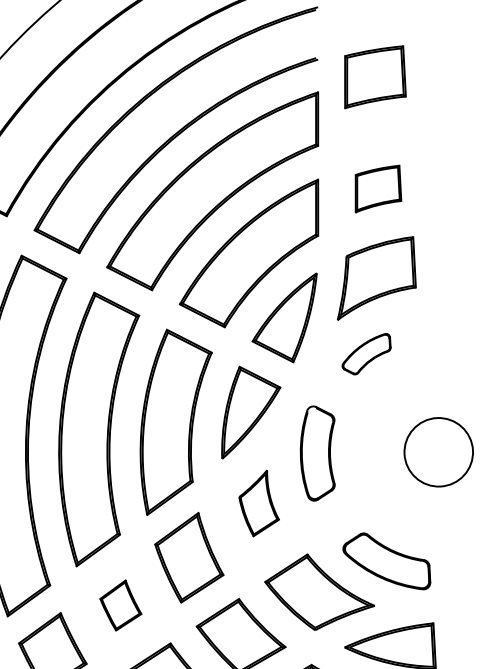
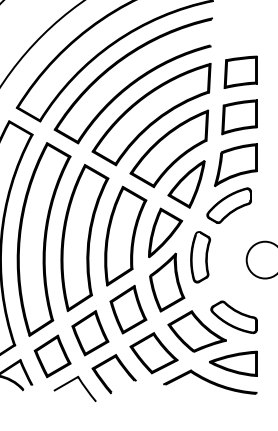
part: (373, 75) -> (240, 71), moved
part: (377, 189) -> (239, 117), size x1.43
part: (365, 354) -> (228, 205), size x1.67
part: (259, 503) -> (167, 282), size x1.67
part: (120, 605) -> (90, 333), size x1.67

